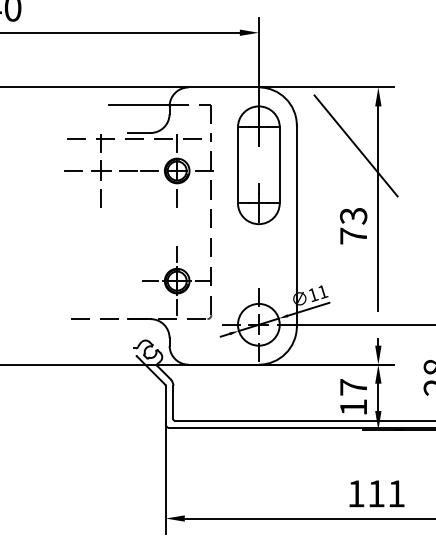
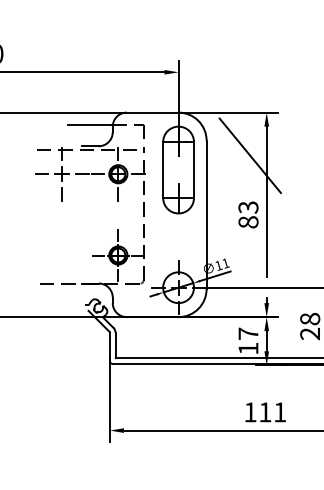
text: (353, 236) -> (248, 222), 73 -> 83

